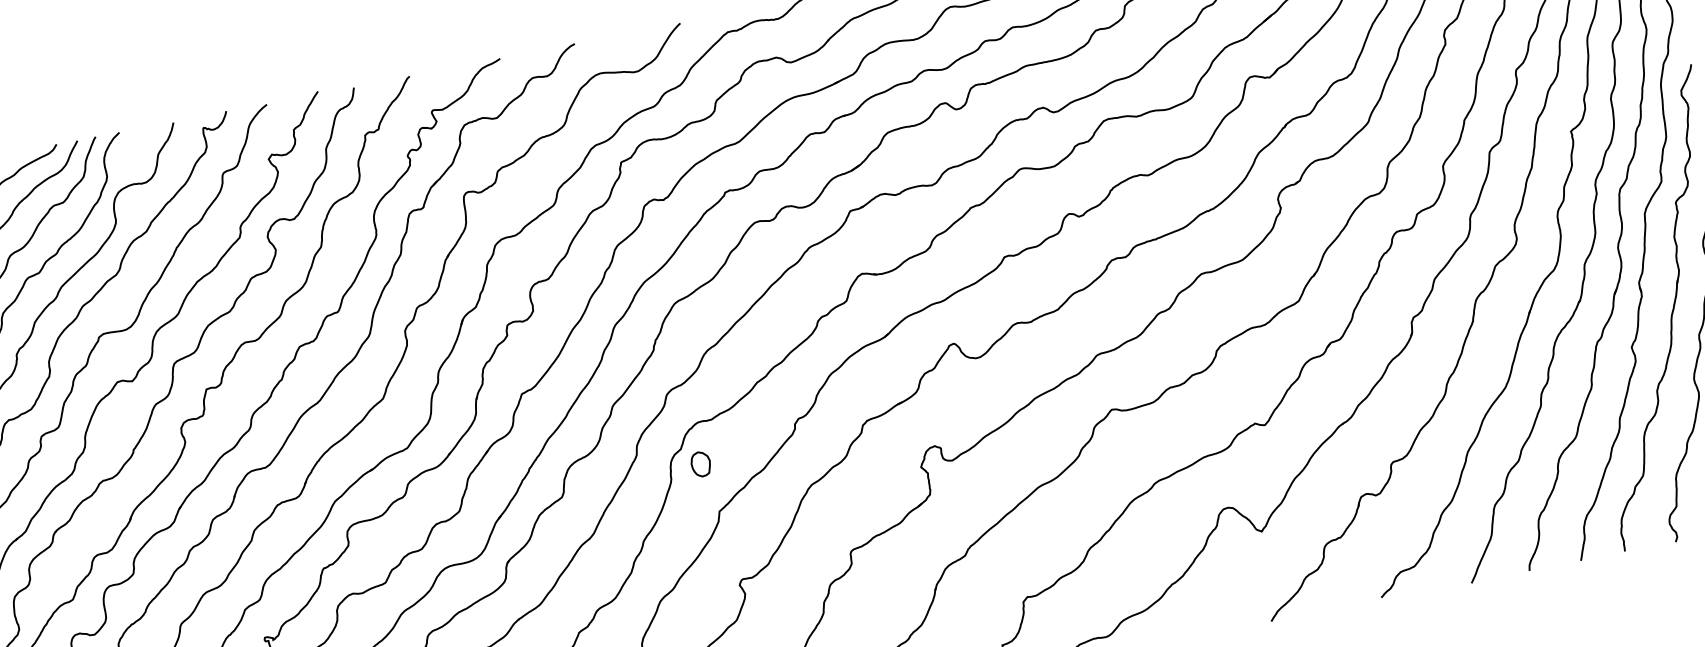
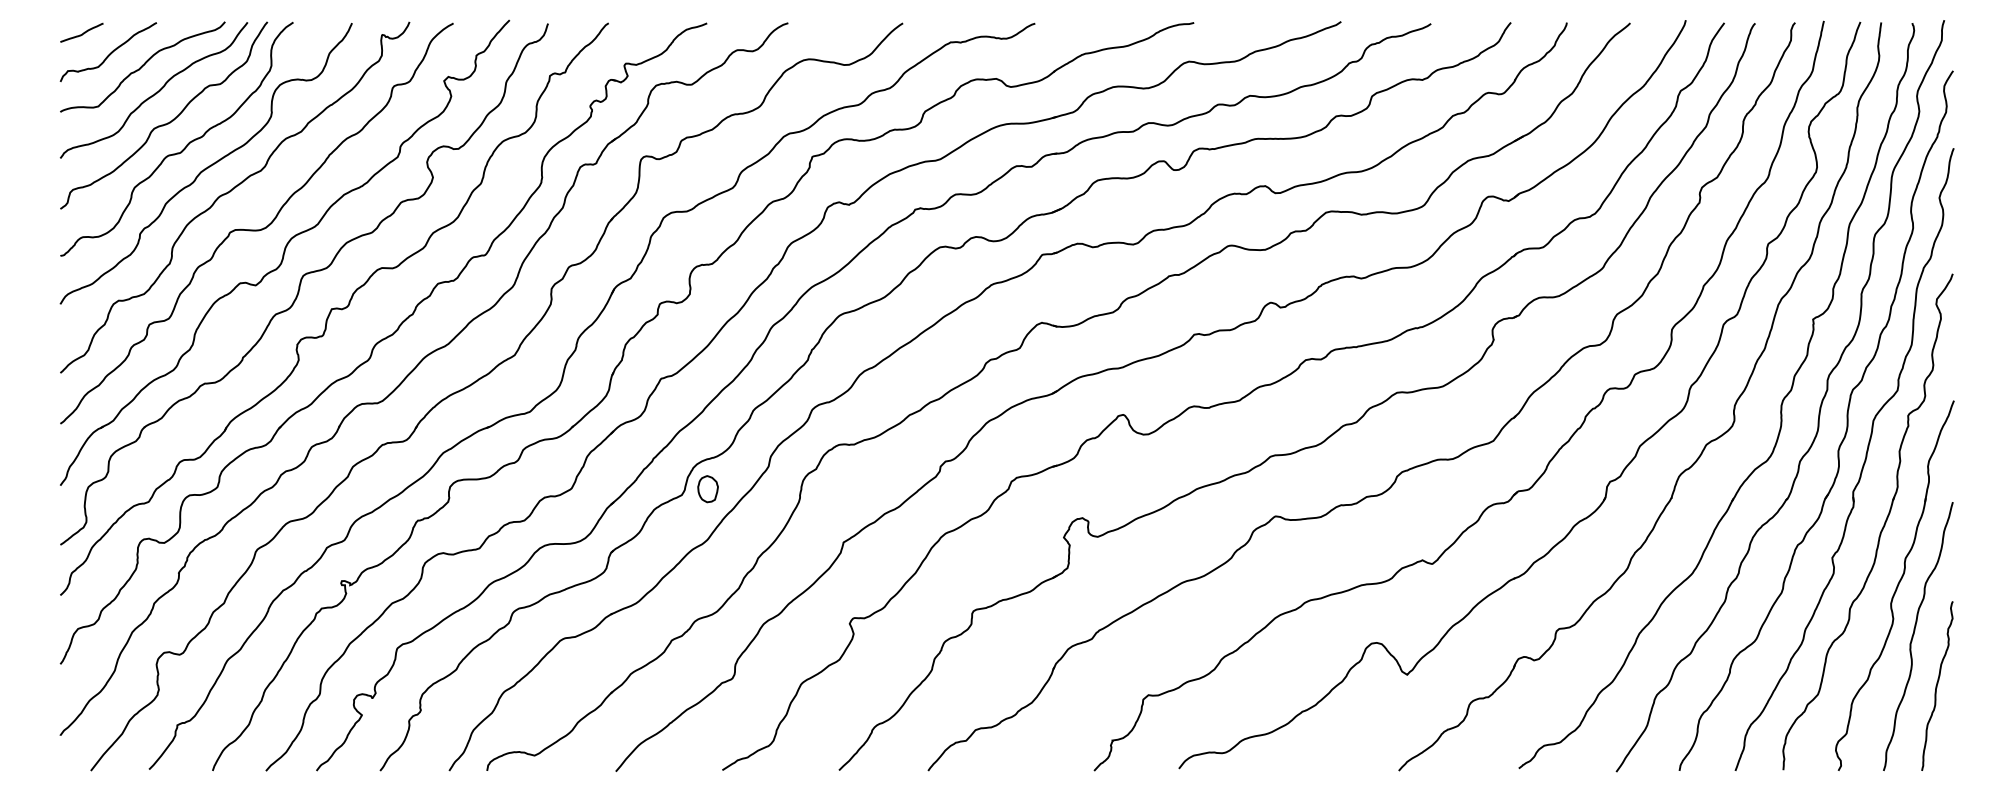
part: (700, 464) -> (707, 489), moved

